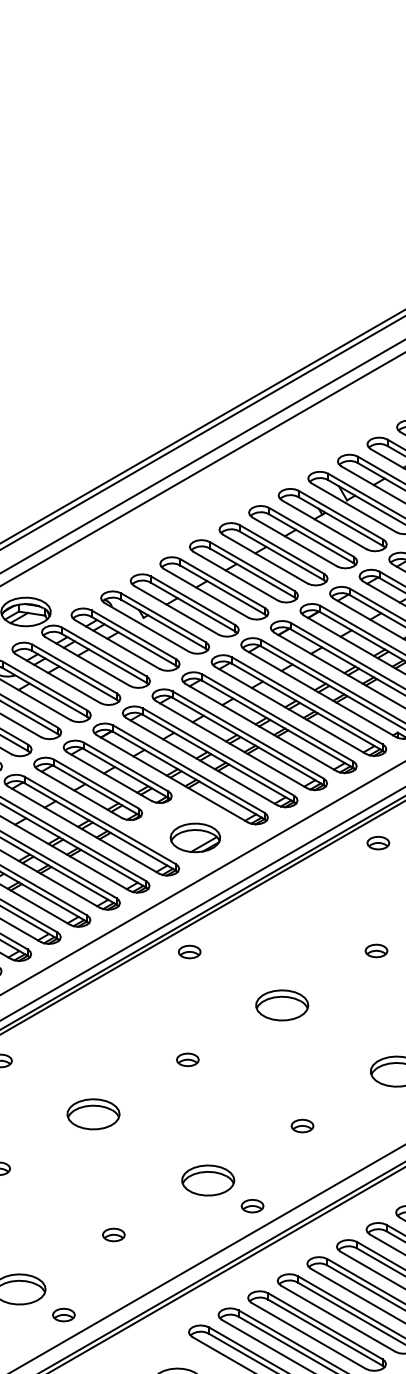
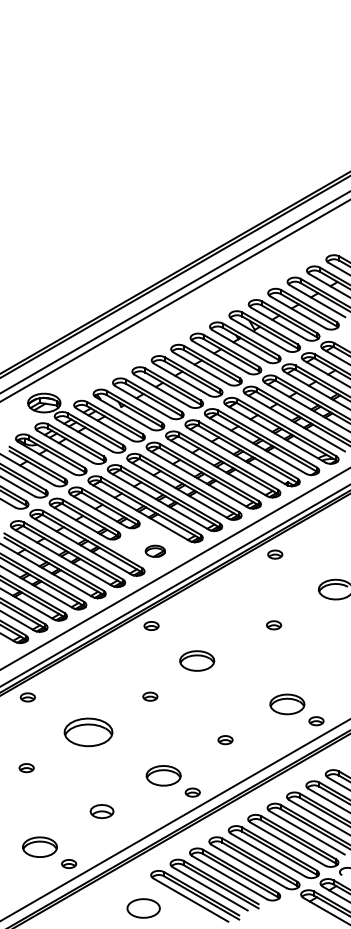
part: (195, 838) -> (155, 551), size x0.6
part: (282, 1004) -> (197, 660), moved
part: (93, 1114) -> (88, 732), size x1.4
part: (113, 1234) -> (101, 811), size x1.6

